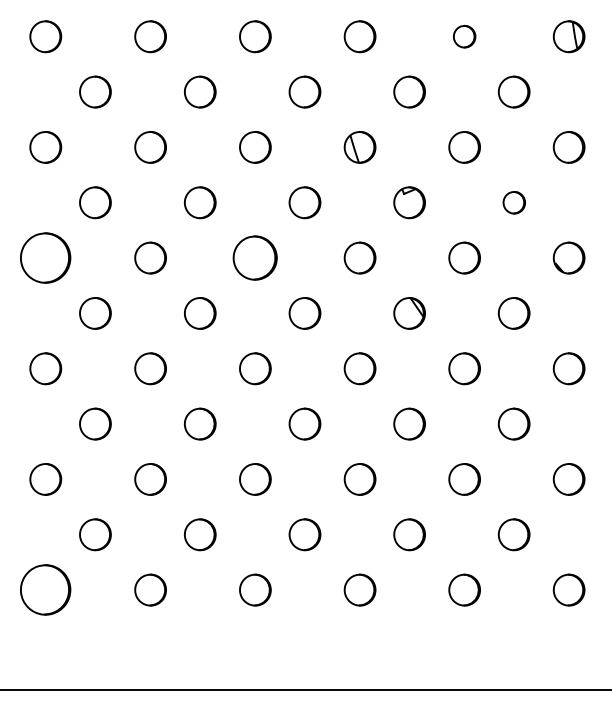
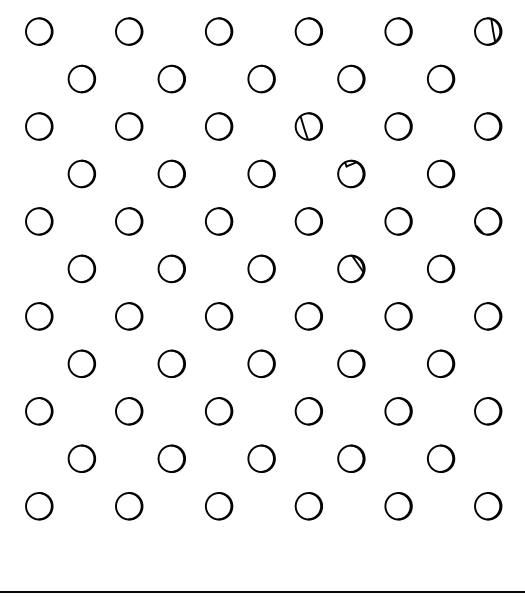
part: (464, 36) -> (398, 31), size x1.43
part: (514, 202) -> (441, 173), size x1.43
part: (46, 258) -> (39, 221), size x0.62
part: (255, 258) -> (219, 221), size x0.71
part: (46, 590) -> (39, 506), size x0.62

